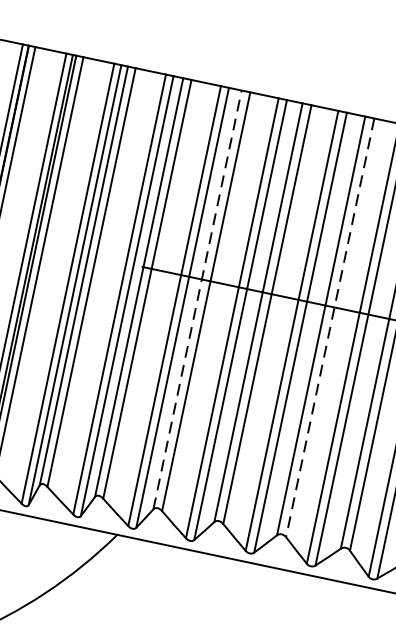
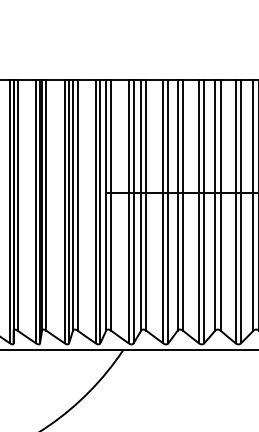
line: (198, 298) -> (141, 204), dashed -> solid
line: (329, 328) -> (220, 205), dashed -> solid

